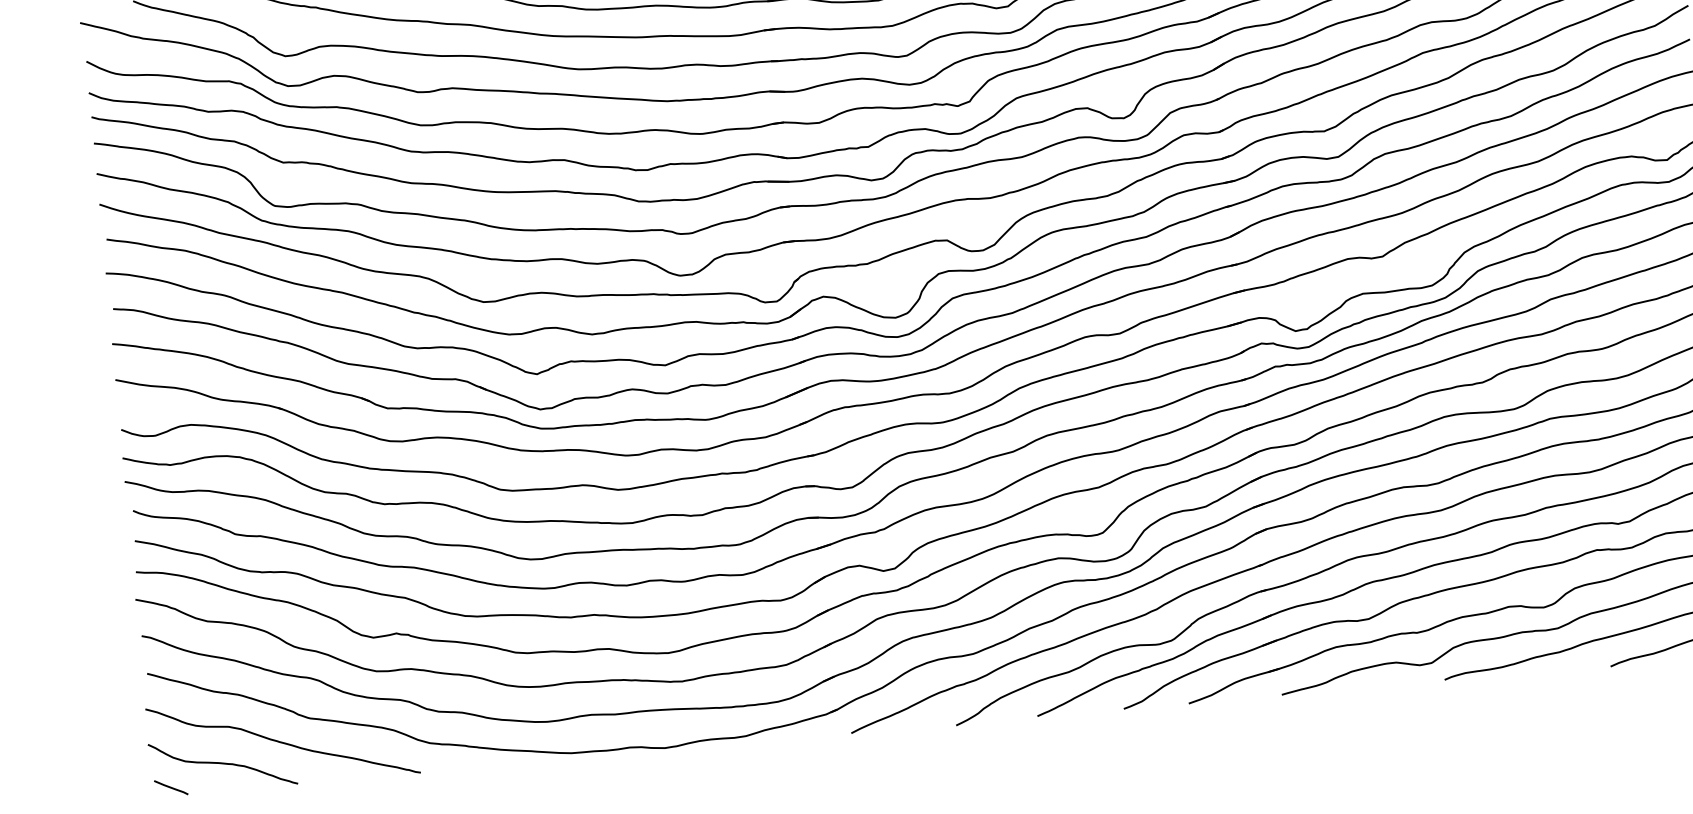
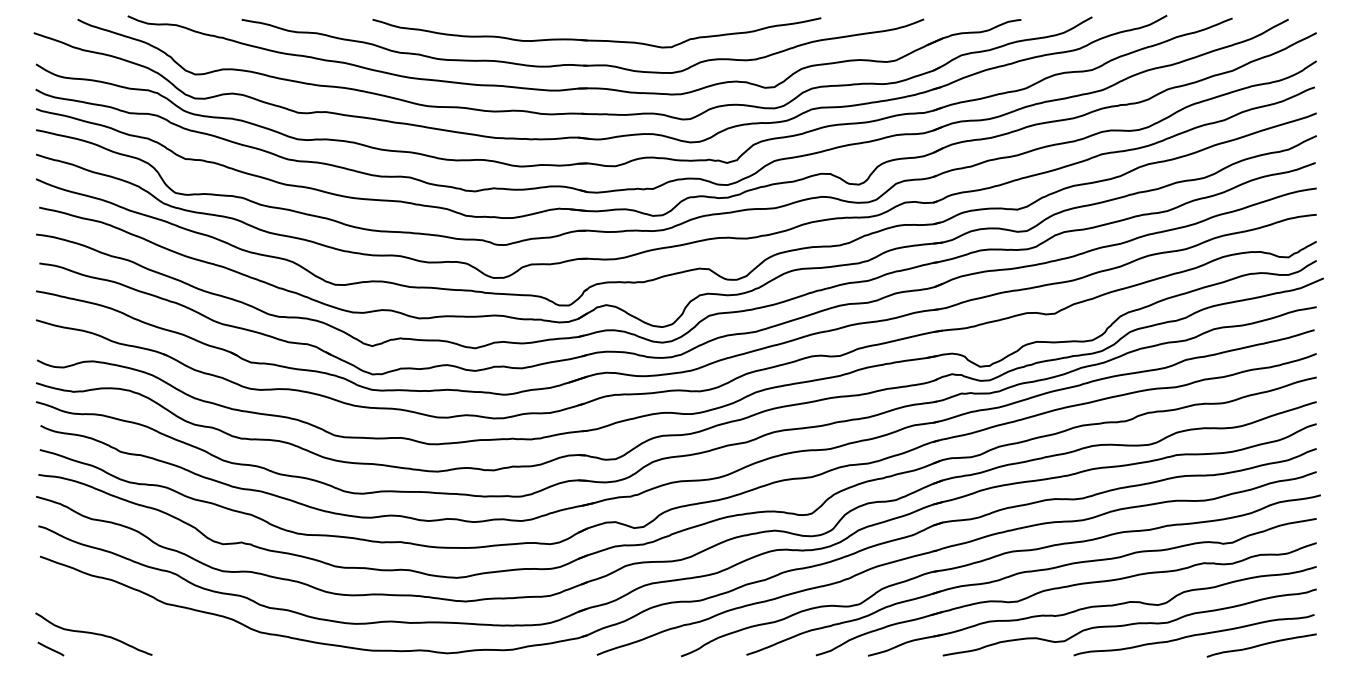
curve: (283, 741) -> (143, 620), removed

